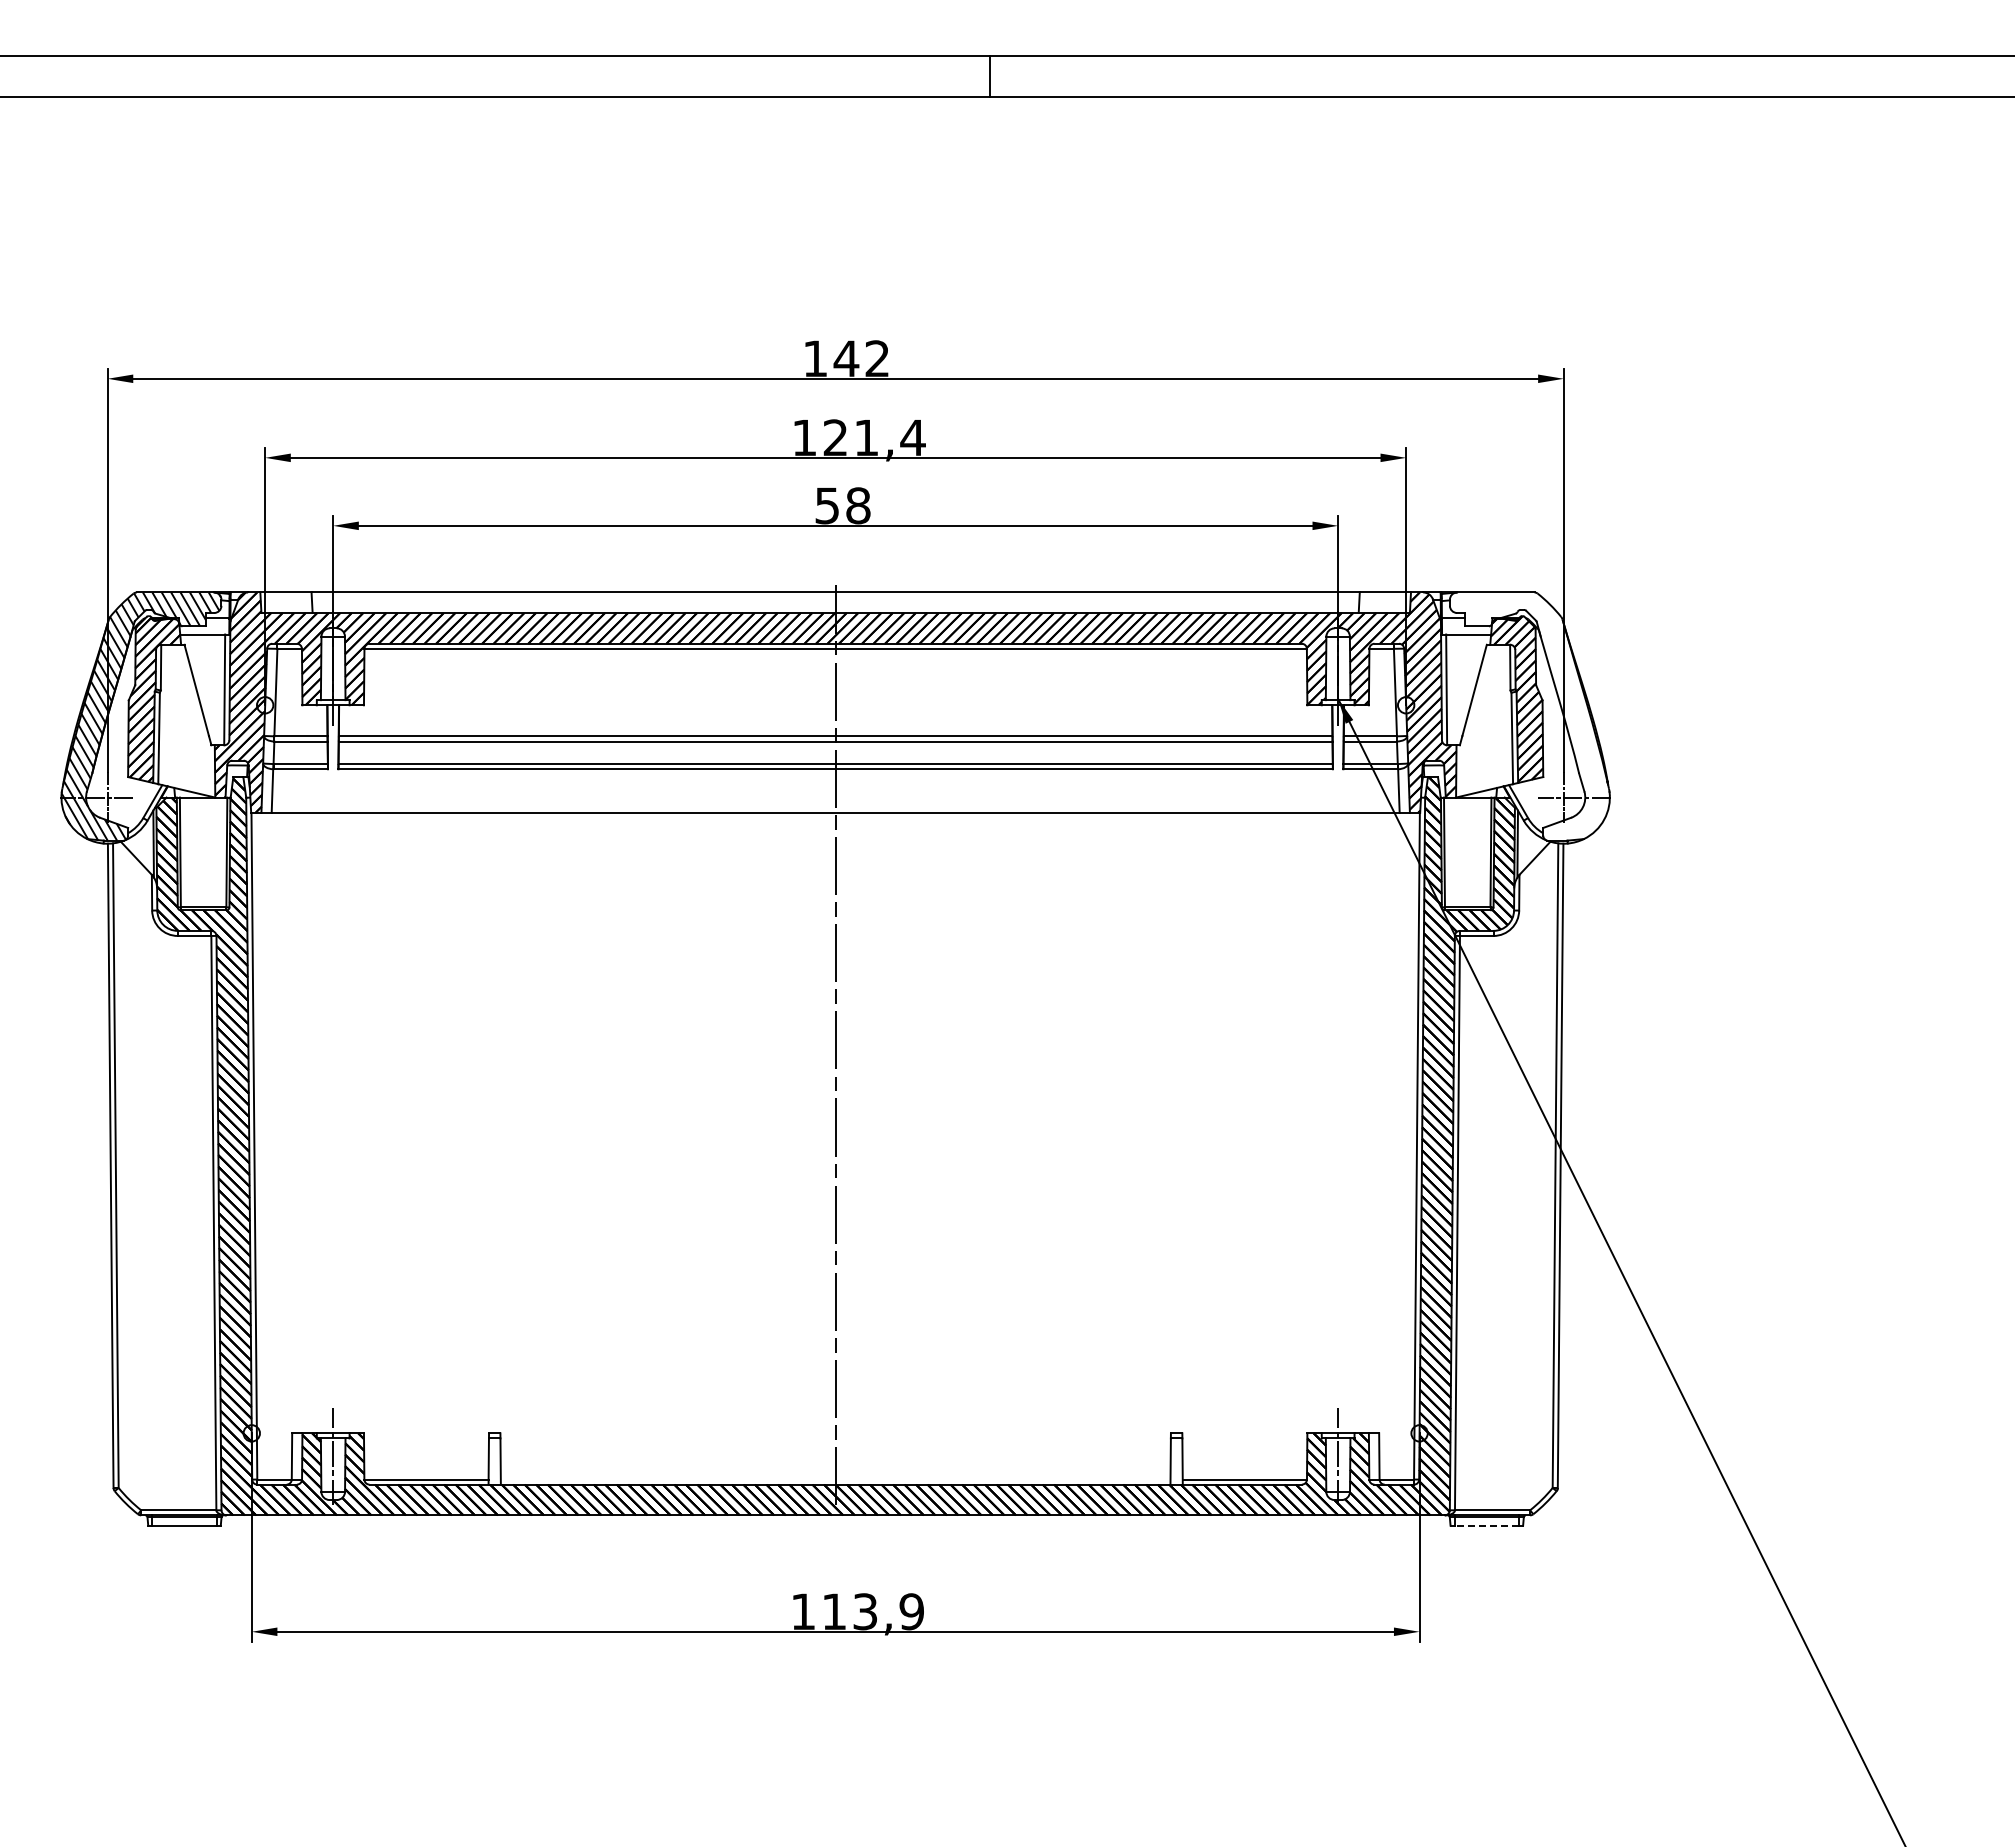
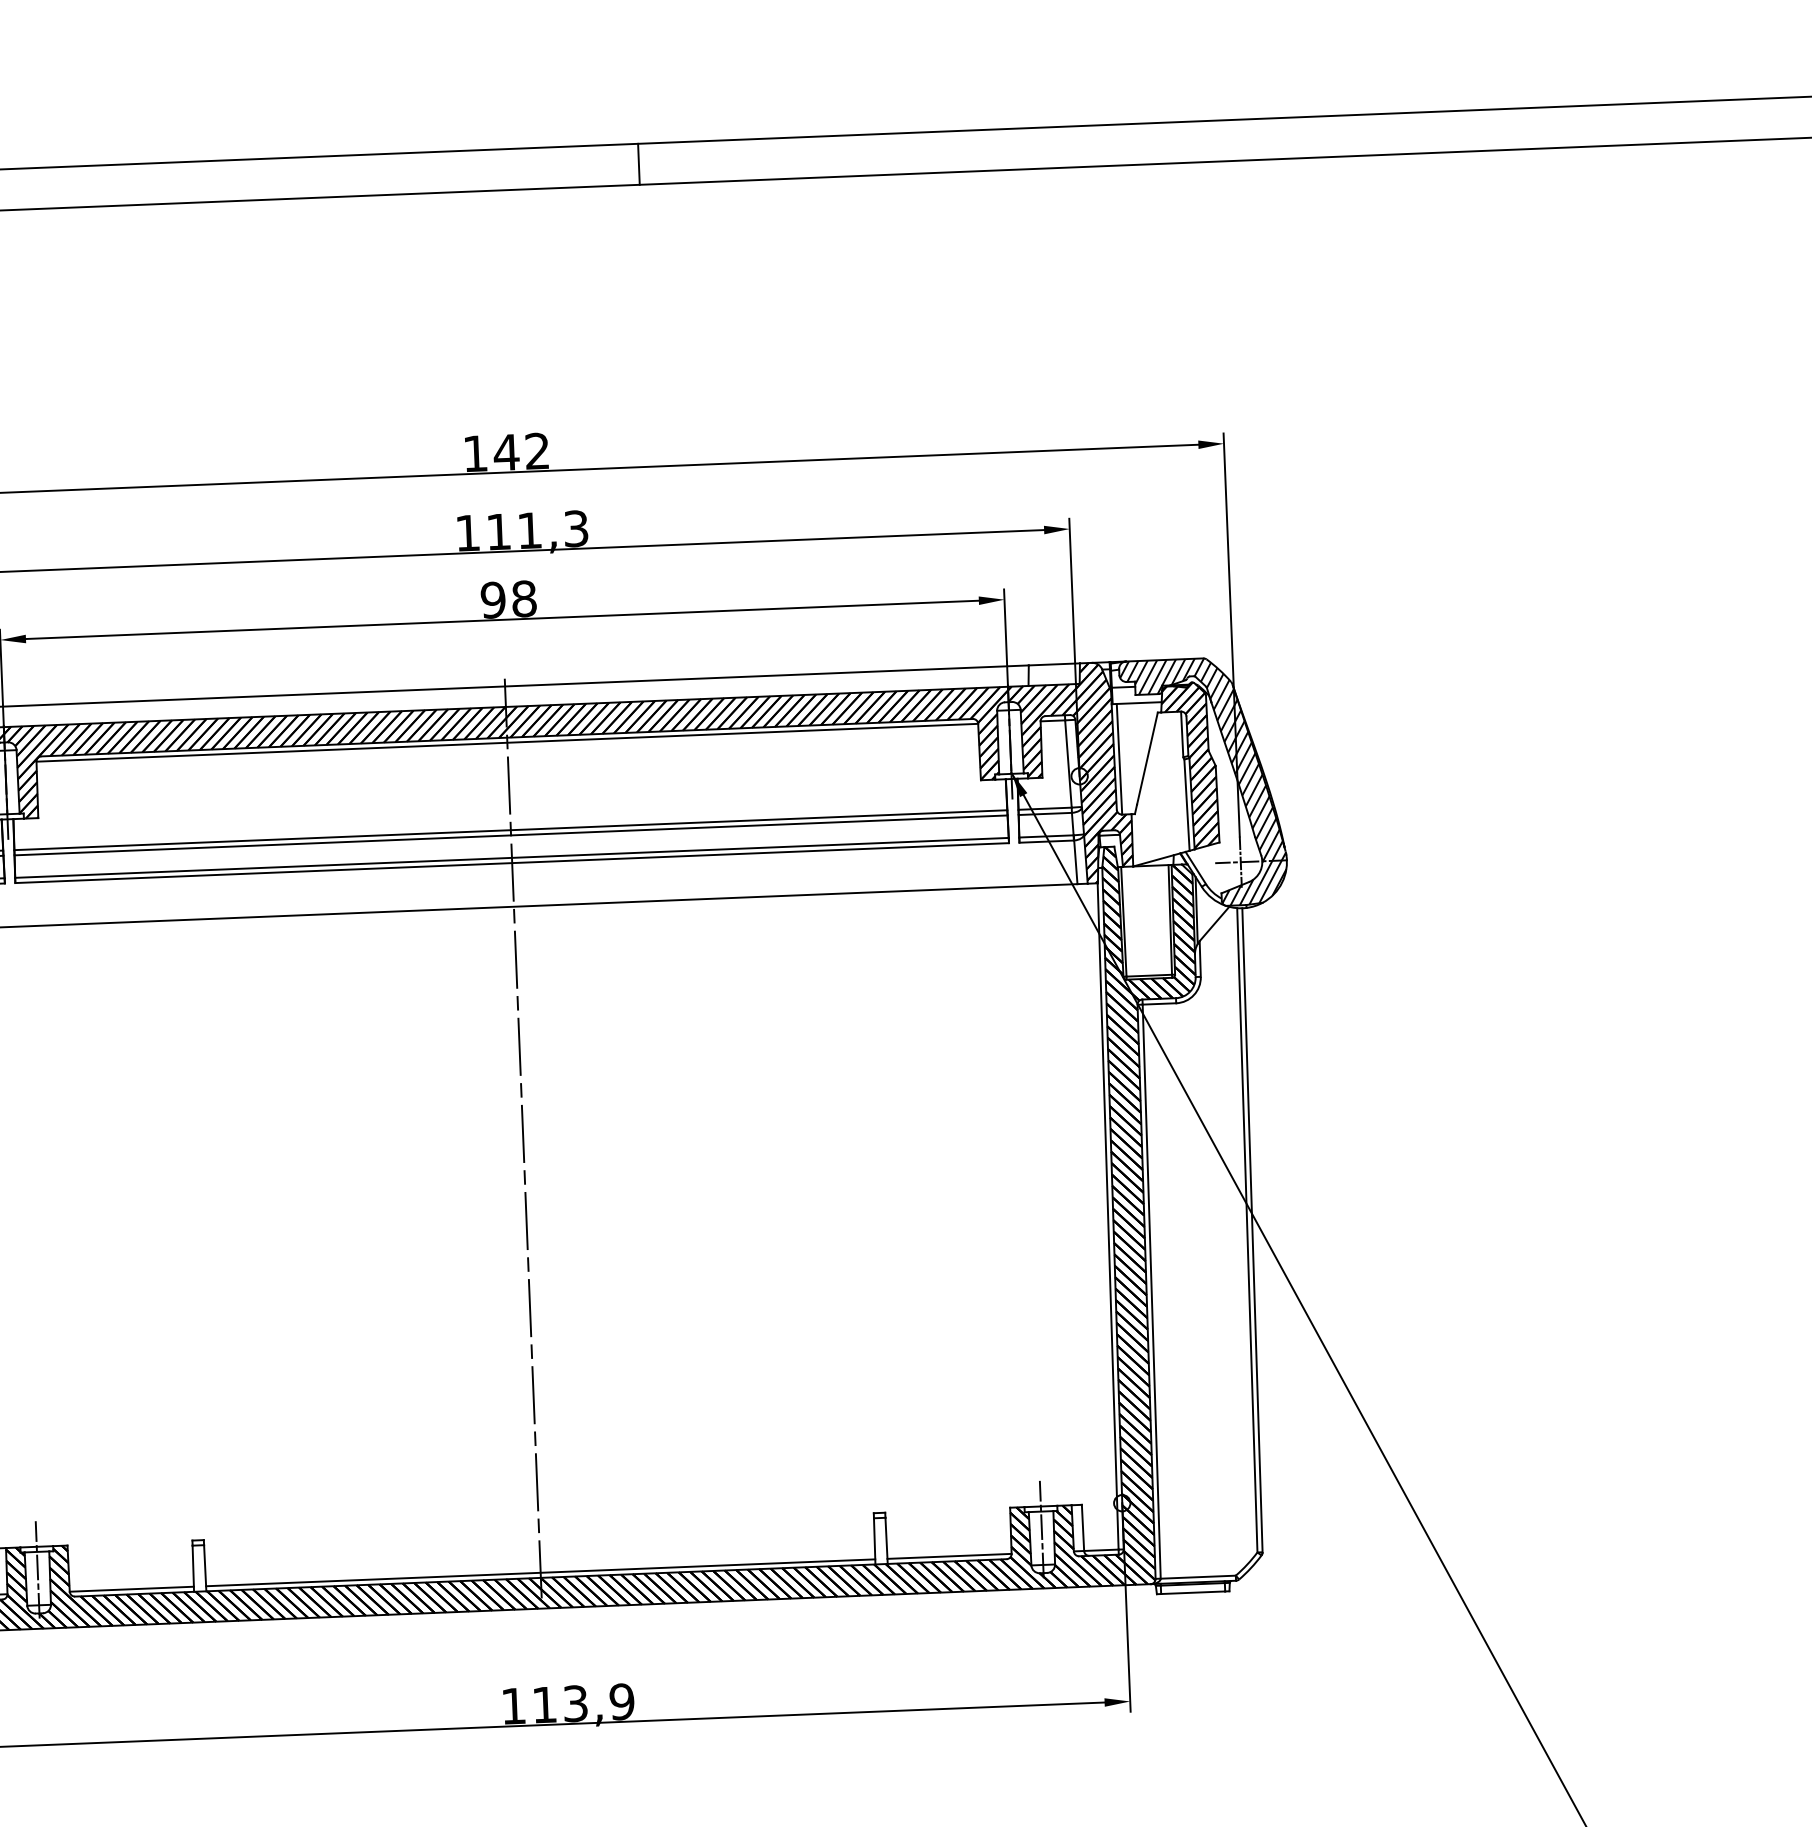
text: (874, 437) -> (537, 530), 121,4 -> 111,3
text: (827, 505) -> (493, 599), 58 -> 98
hatch: (1529, 716) -> (1203, 782), added
line: (835, 1479) -> (540, 1572), added
line: (1486, 1525) -> (1192, 1592), dashed -> solid

